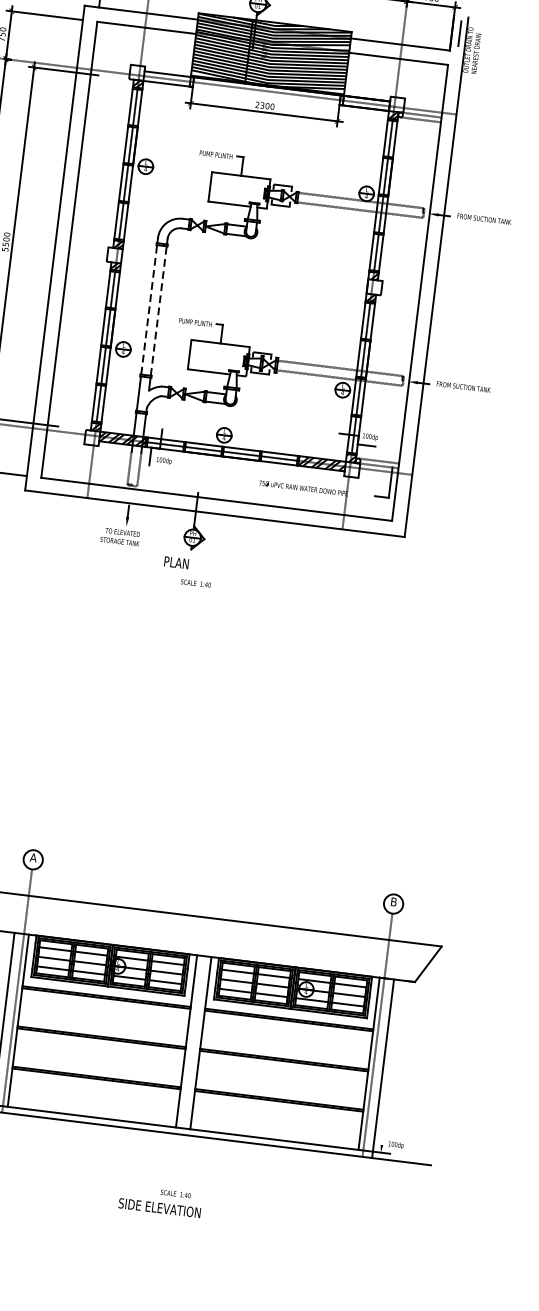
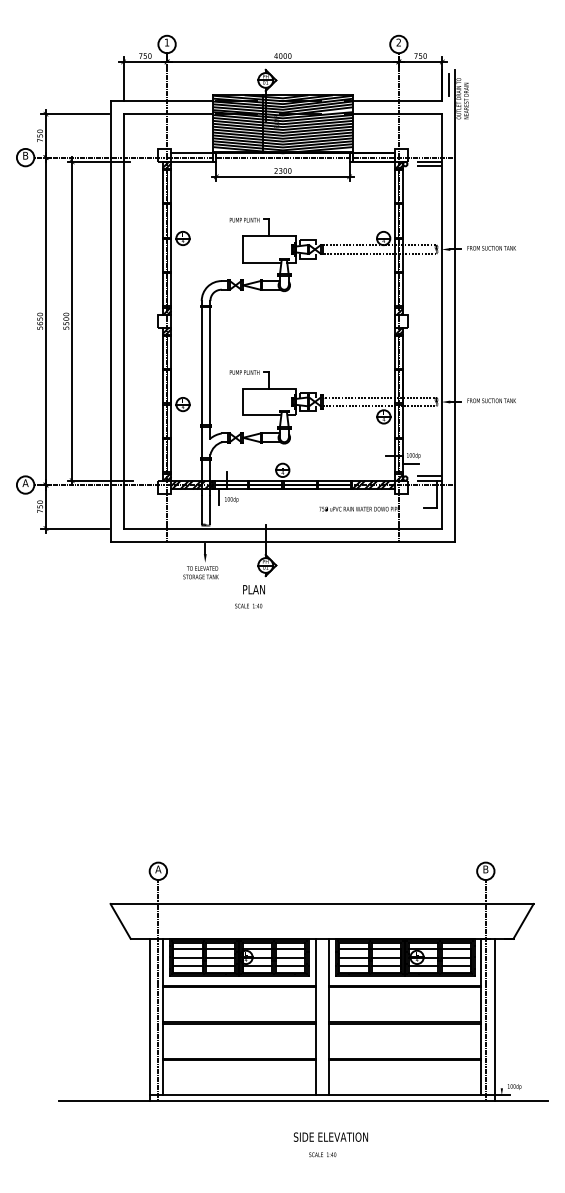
line: (148, 310) -> (201, 366), dashed -> solid
line: (158, 311) -> (210, 366), dashed -> solid
text: (195, 582) -> (248, 605), moved
text: (159, 1207) -> (330, 1136), moved

